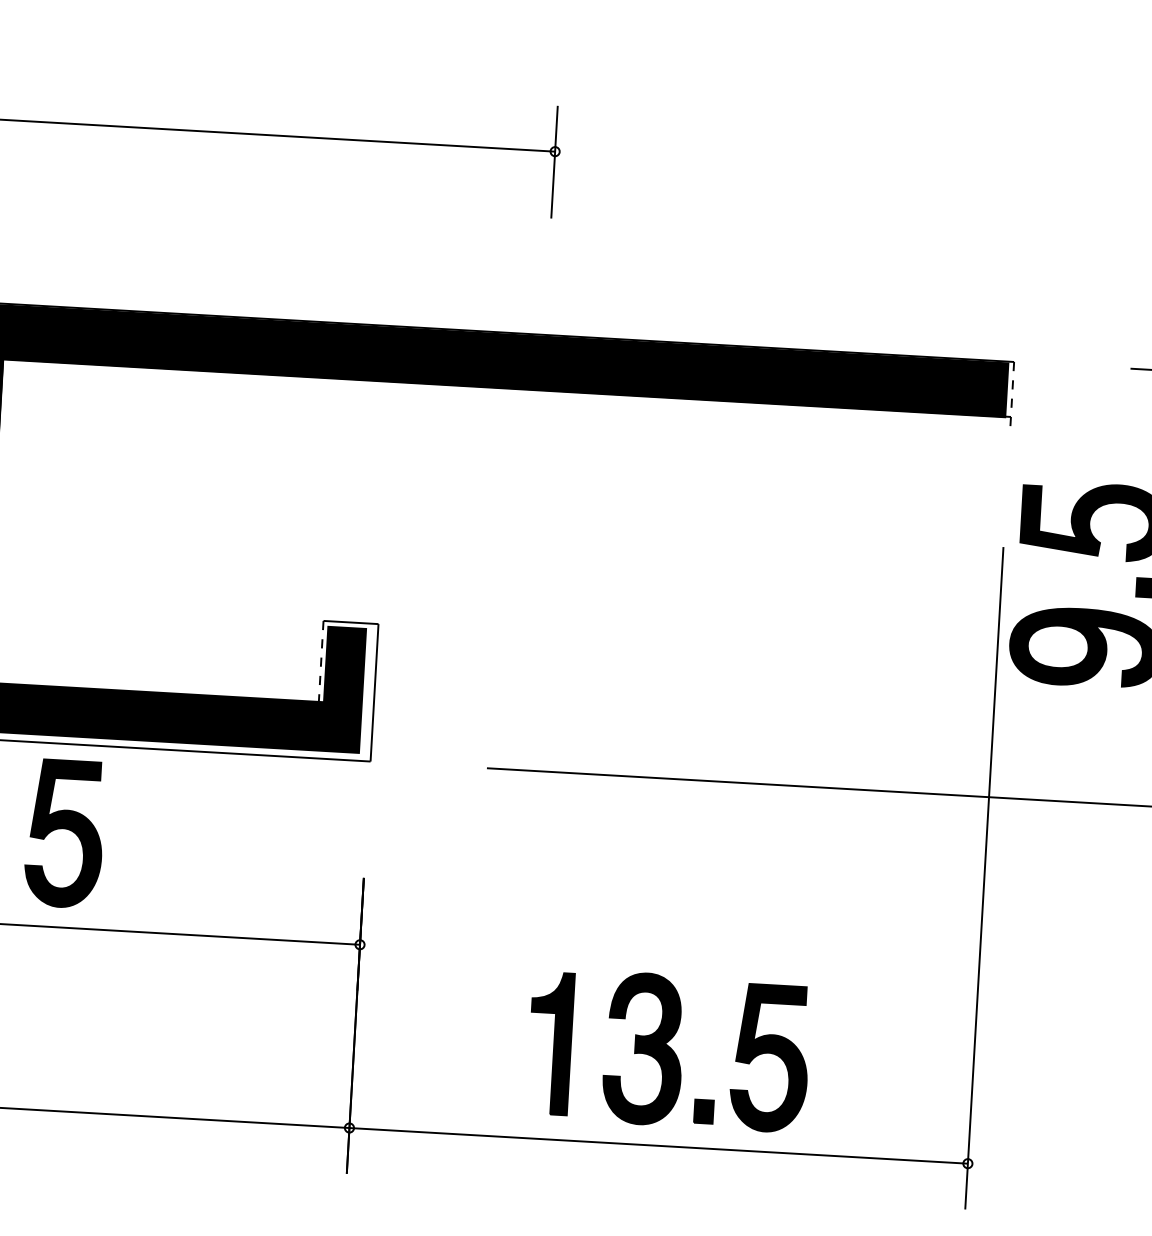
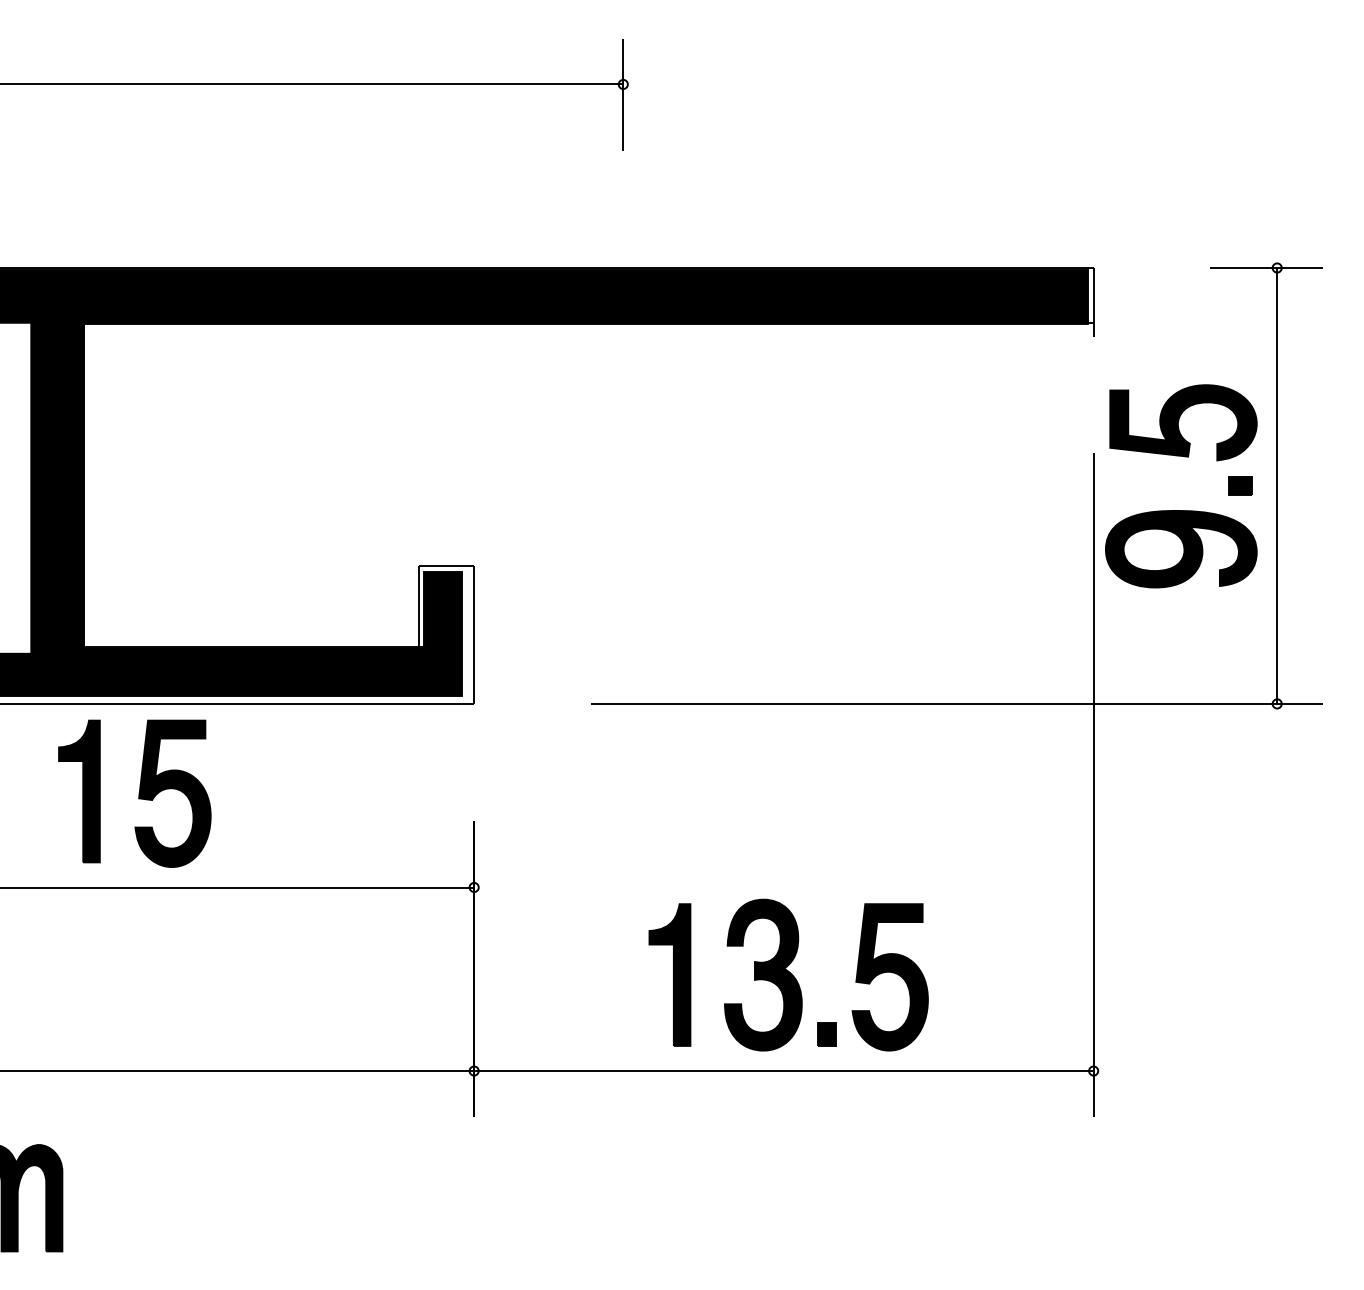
line: (1012, 396) -> (1093, 302), dashed -> solid
line: (321, 663) -> (419, 608), dashed -> solid

